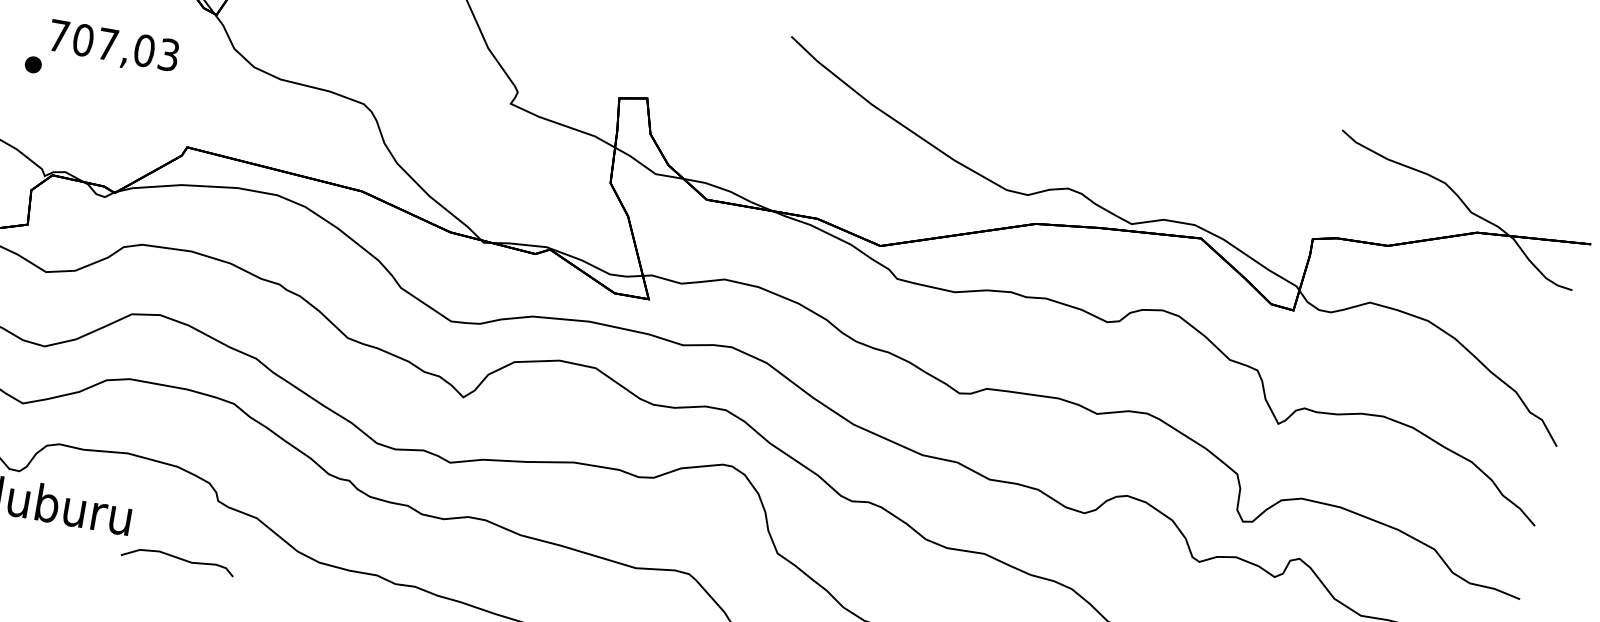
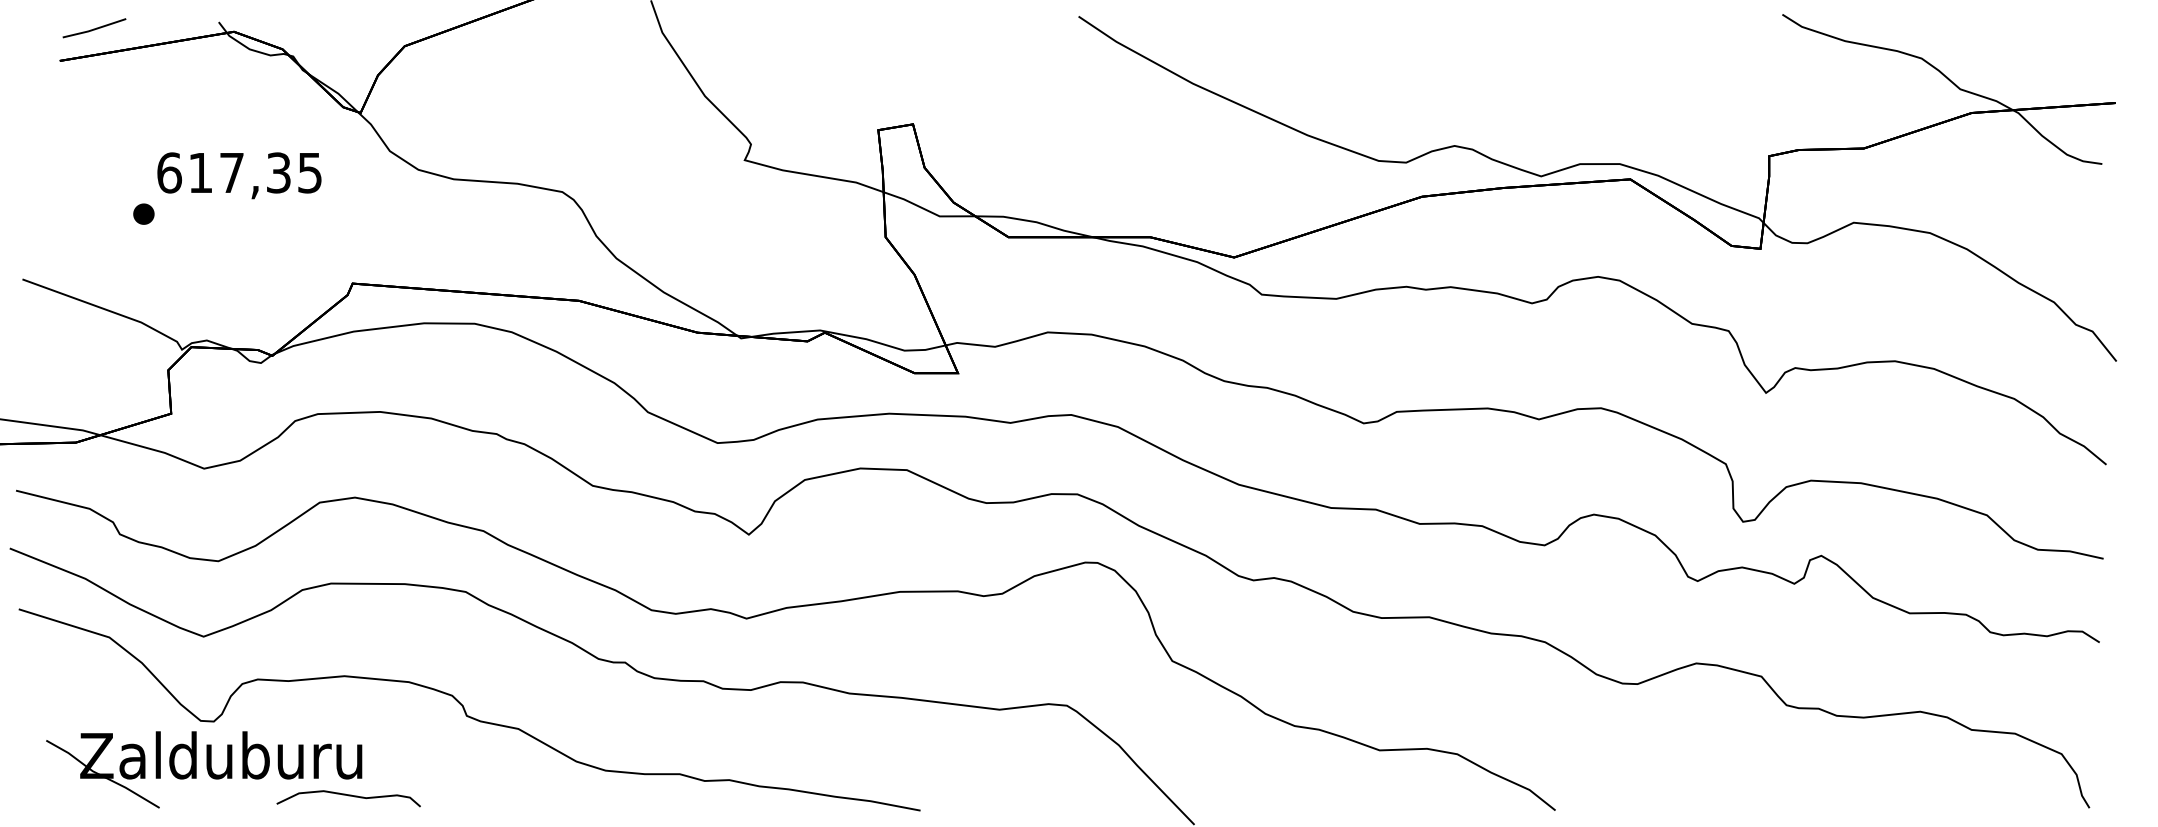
text: (113, 45) -> (239, 172), 707,03 -> 617,35
curve: (178, 559) -> (348, 796), moved

